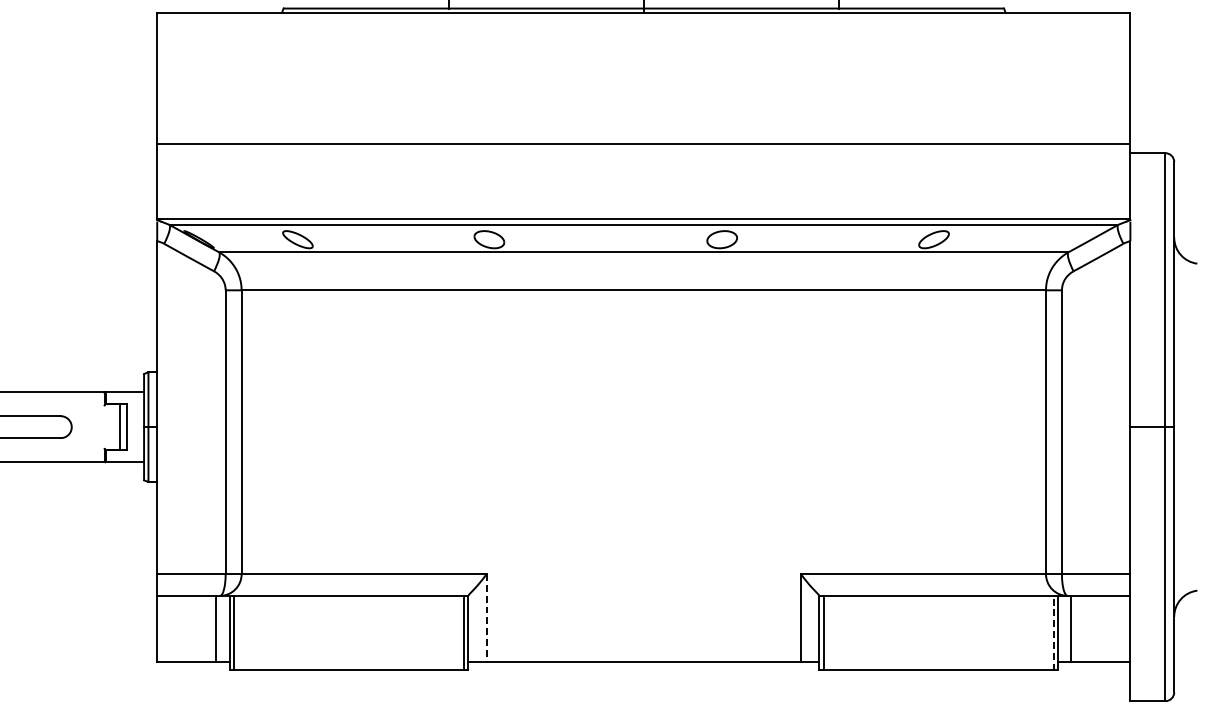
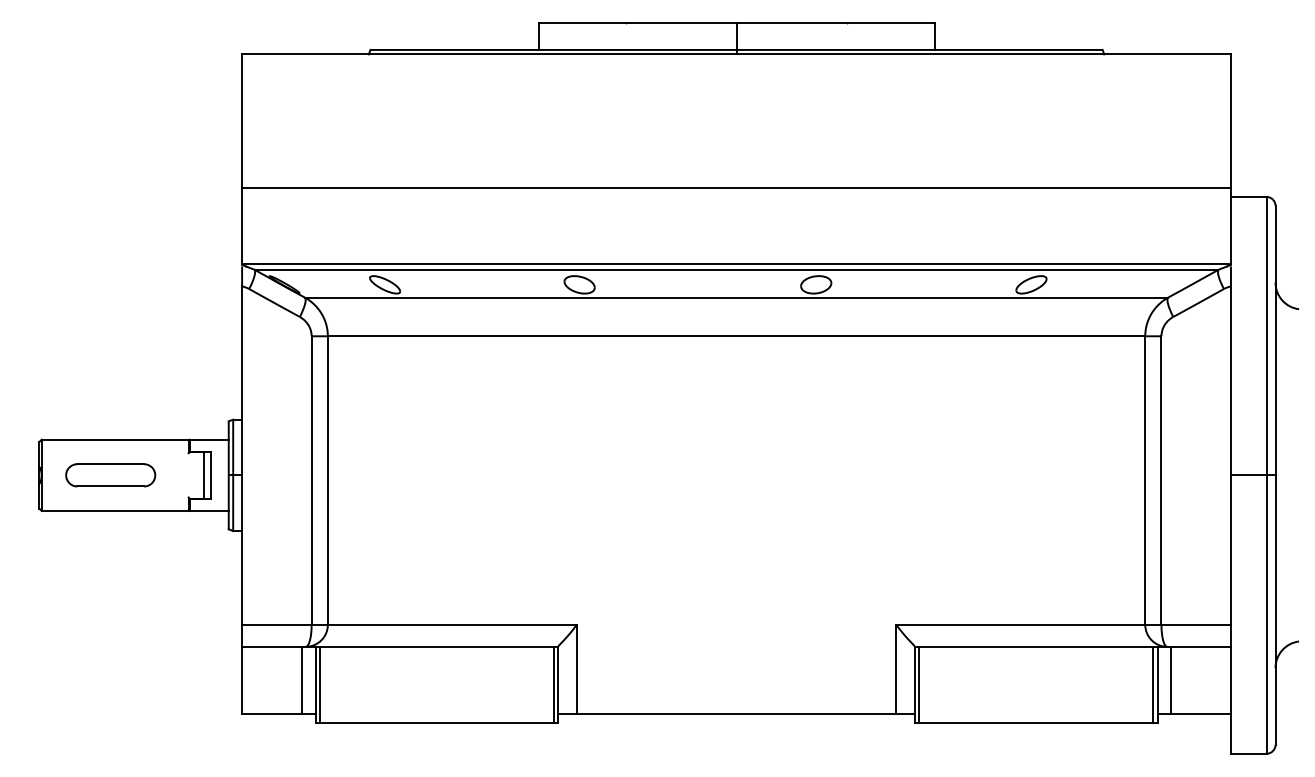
line: (486, 618) -> (576, 669), dashed -> solid
line: (1054, 632) -> (1153, 684), dashed -> solid

